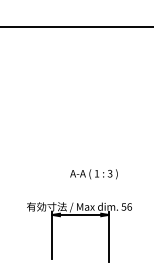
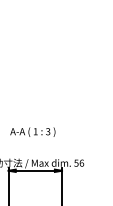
text: (93, 174) -> (32, 132), moved

